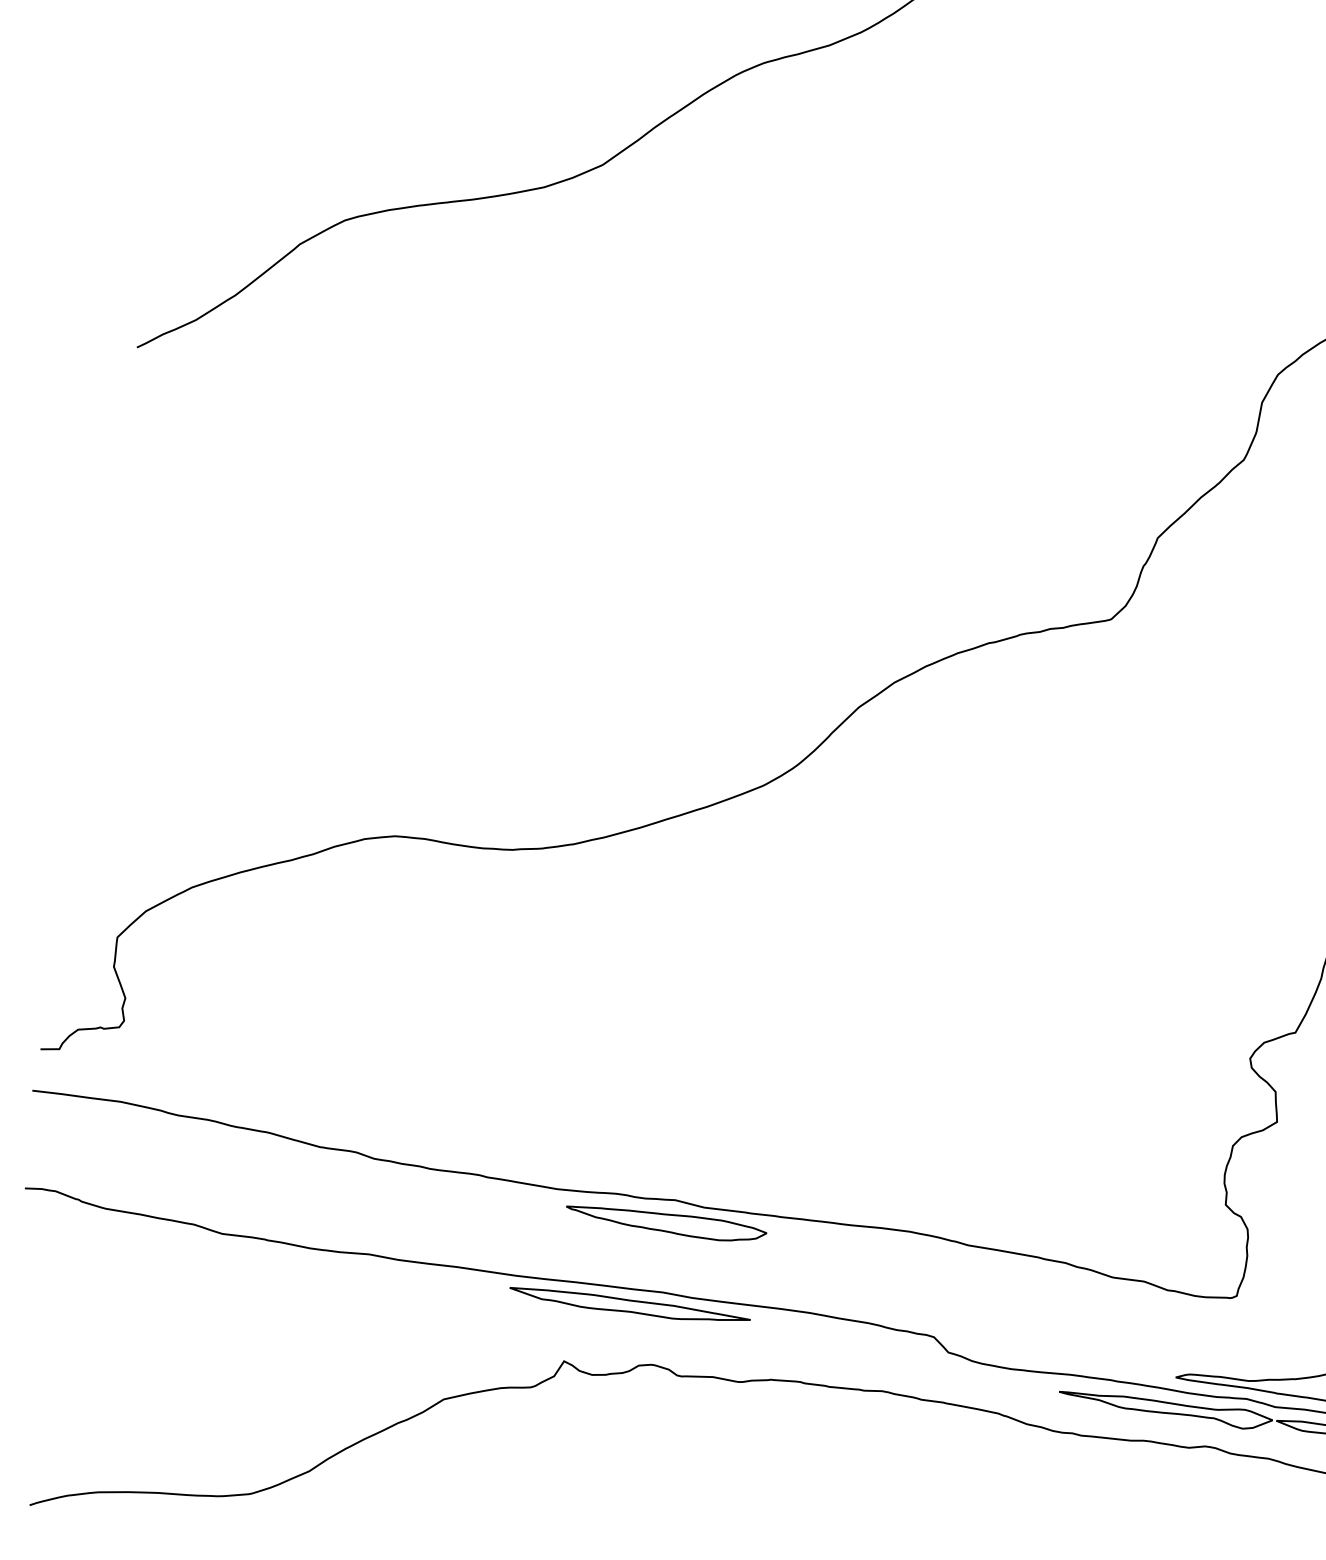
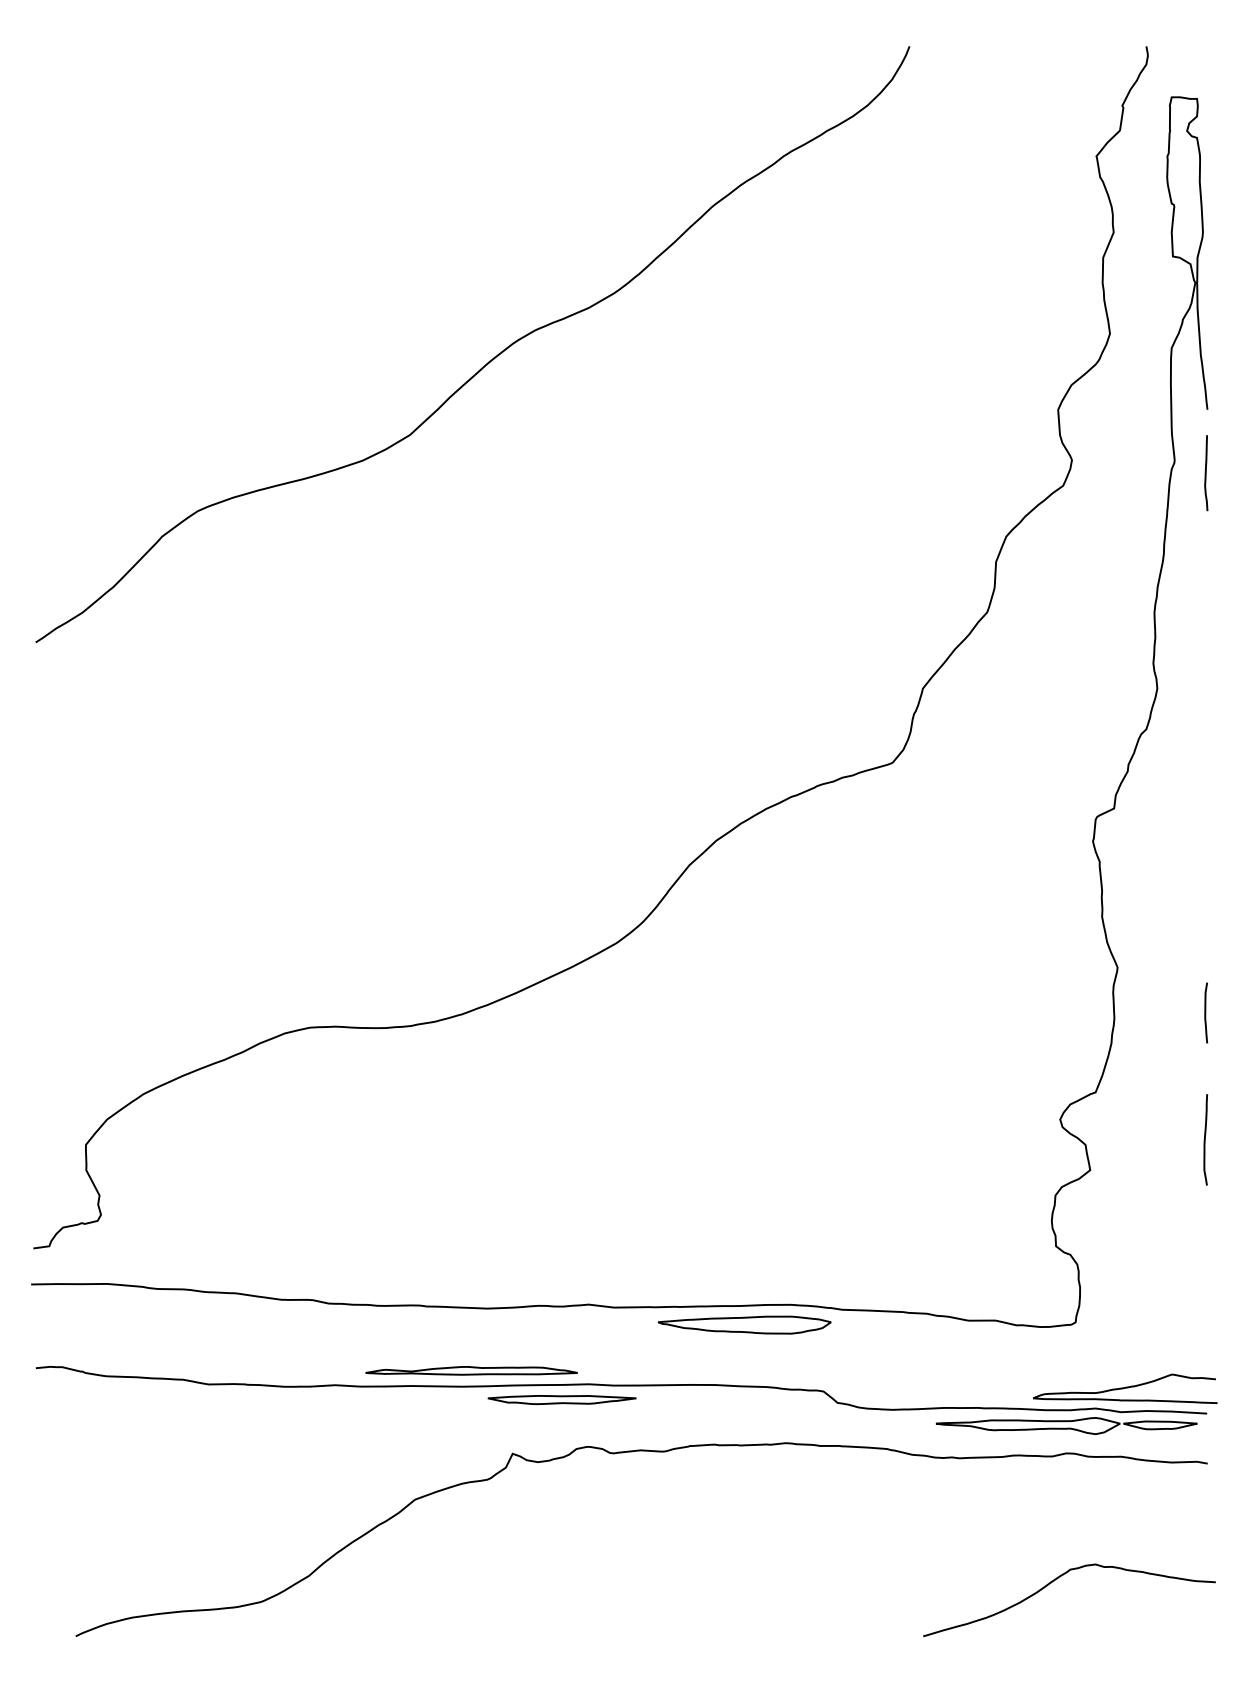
part: (666, 1222) -> (744, 1324), moved
part: (529, 1258) -> (471, 1370), added
part: (629, 1305) -> (561, 1399), size x0.71

